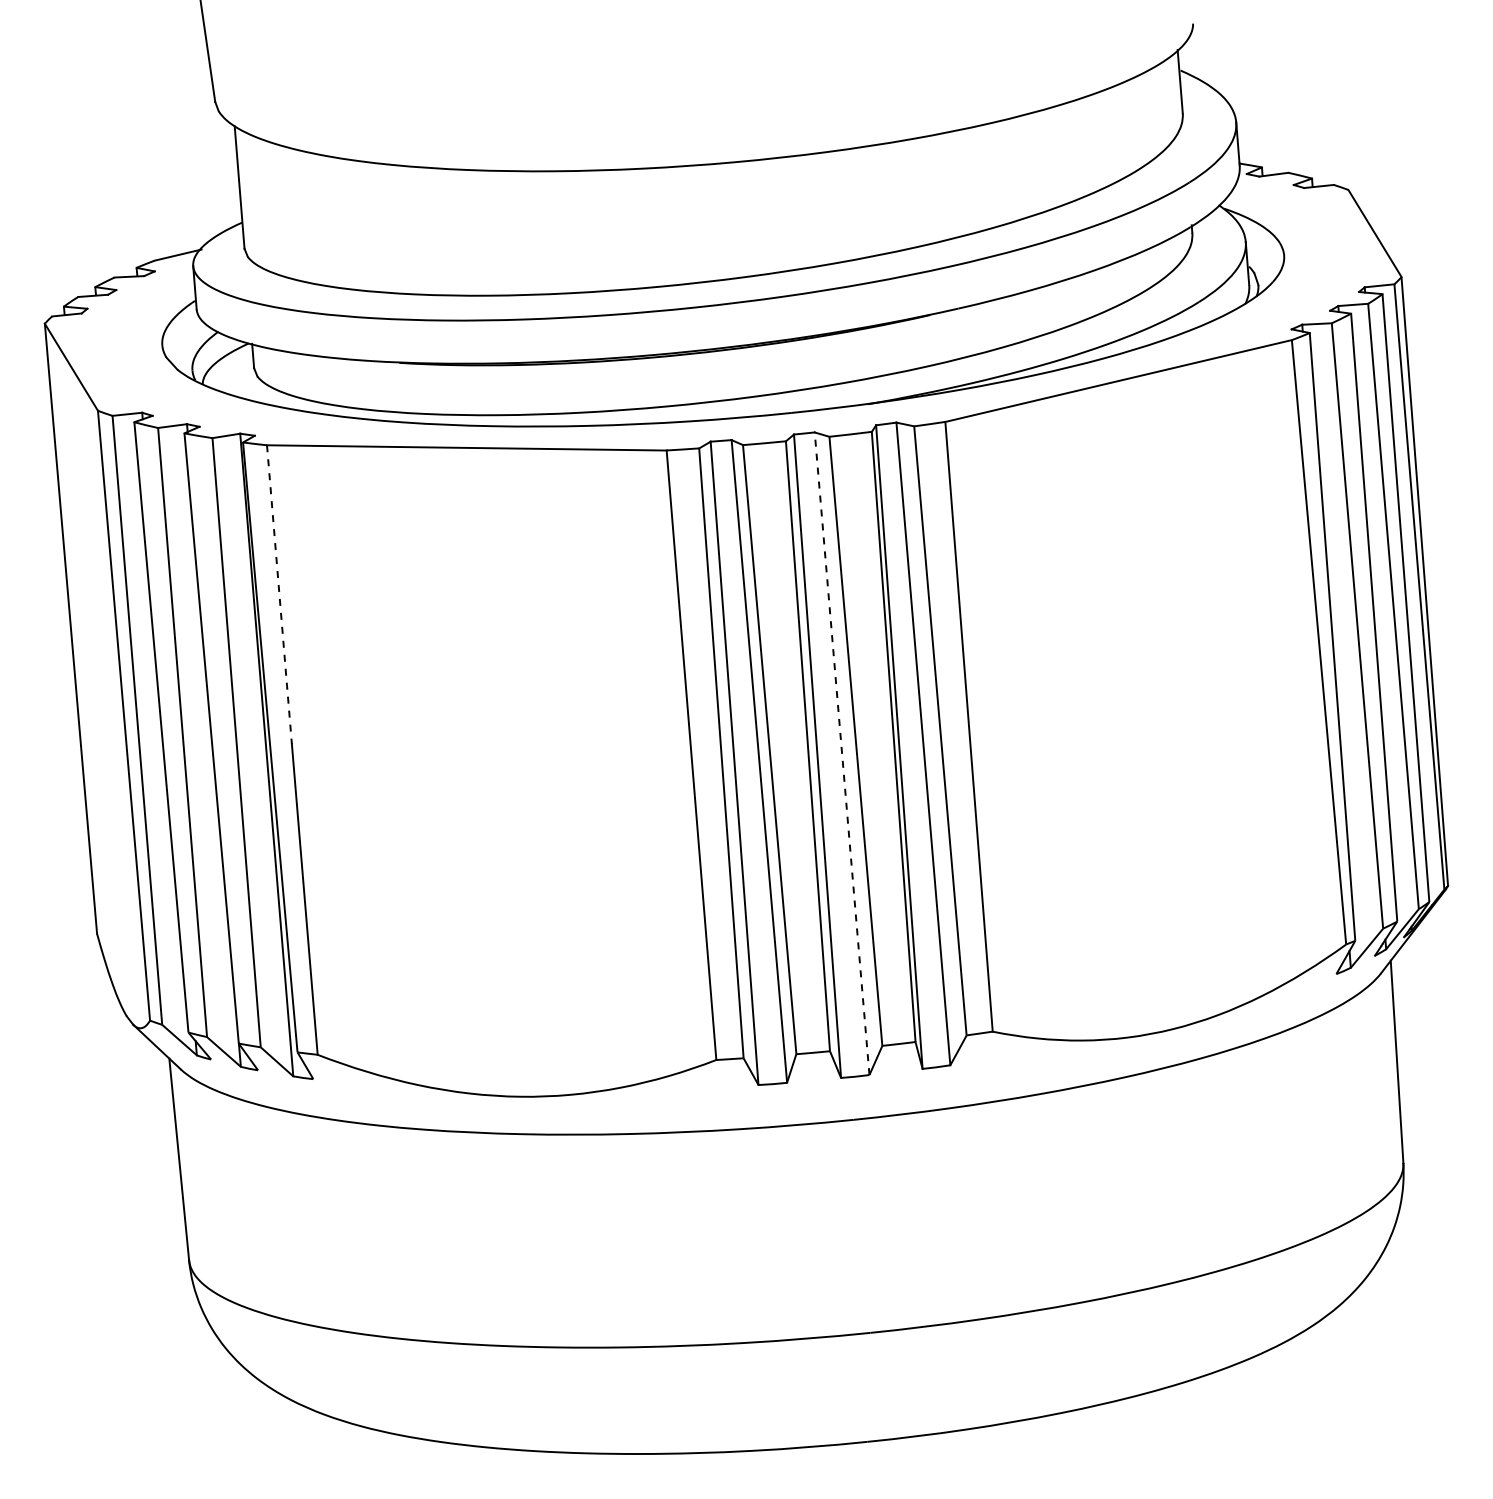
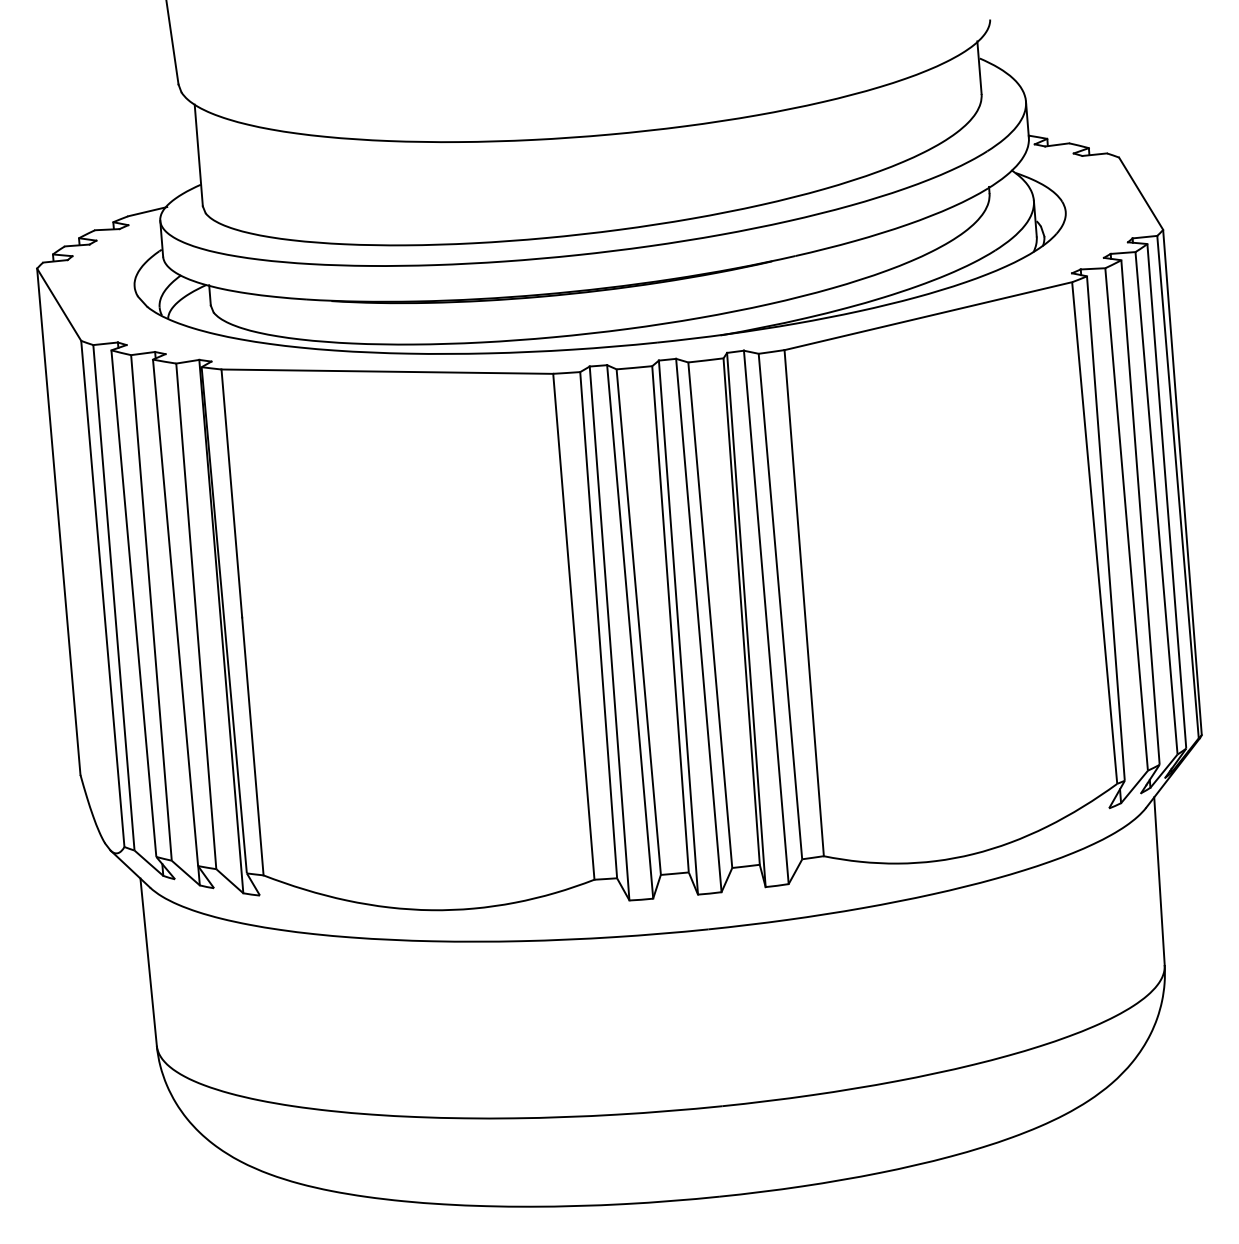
line: (279, 594) -> (231, 493), dashed -> solid
line: (842, 753) -> (699, 625), dashed -> solid

